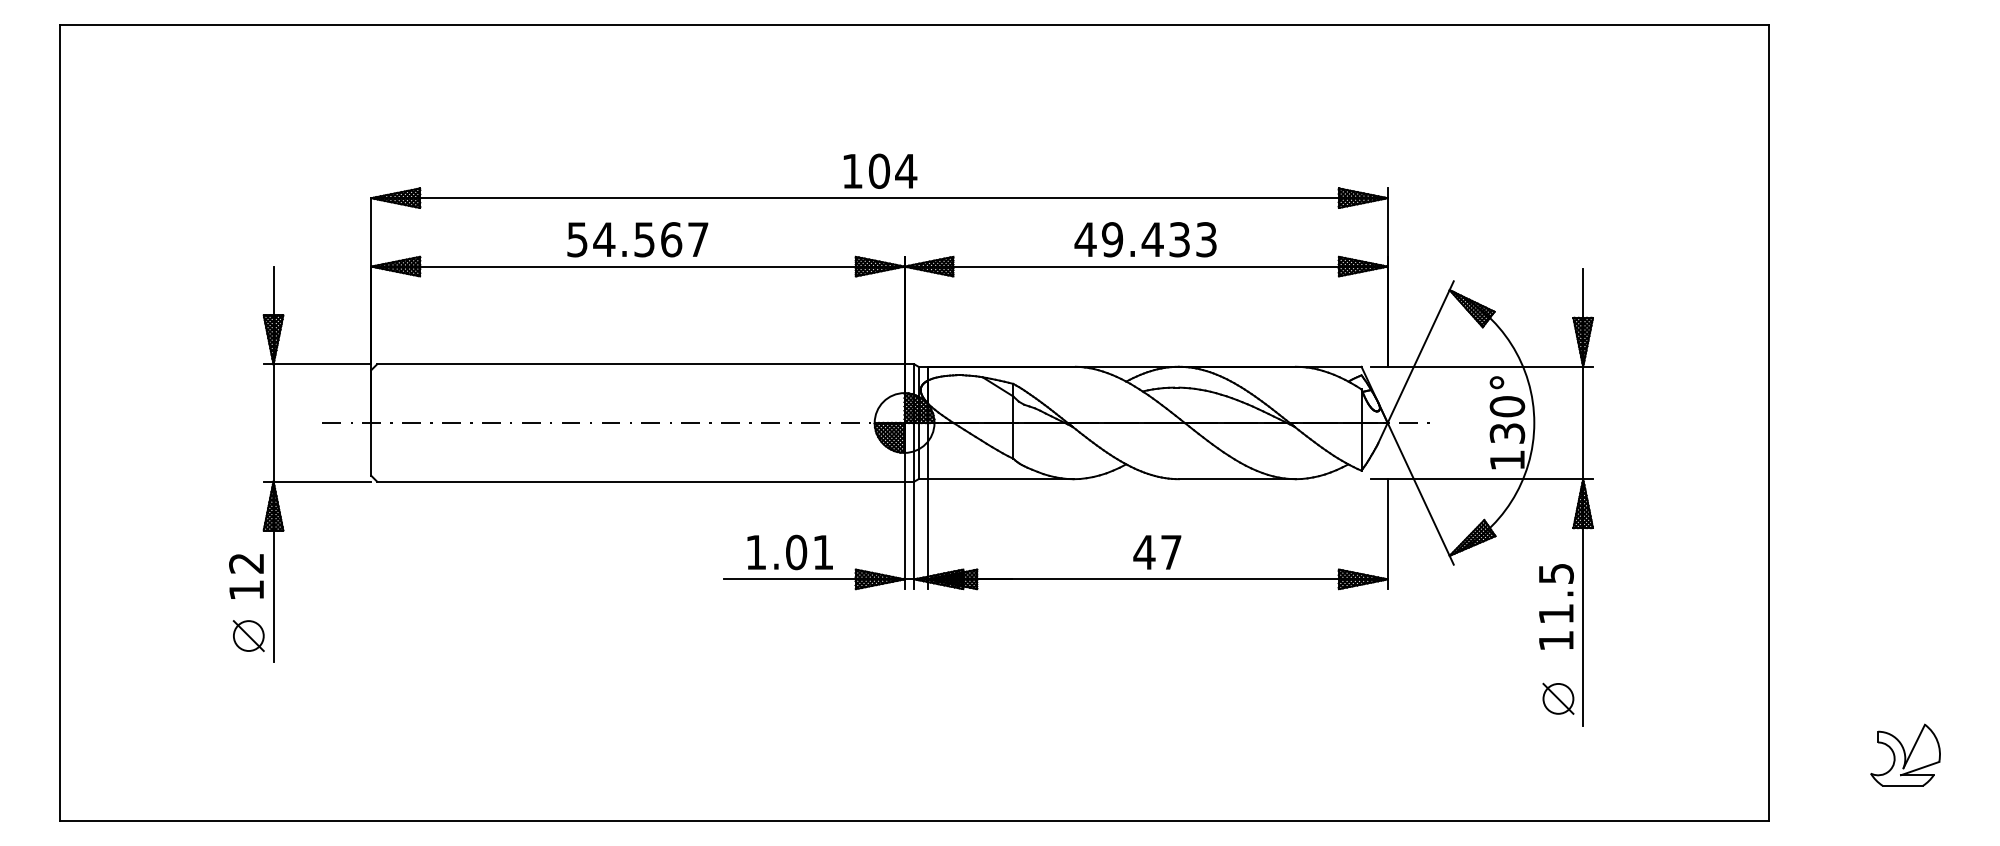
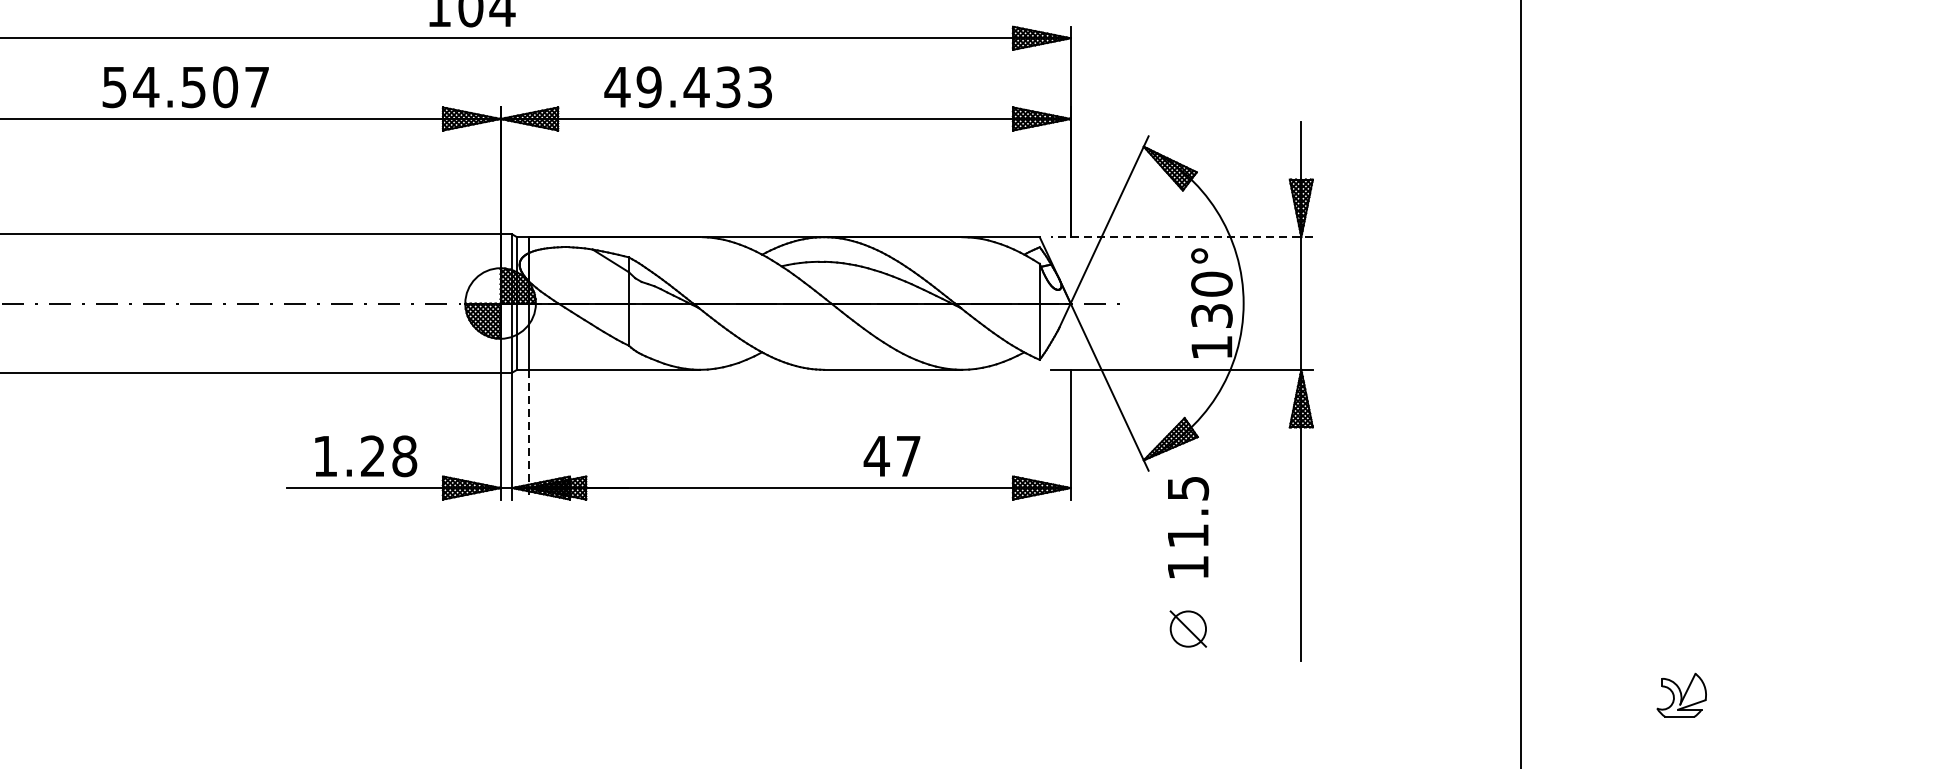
text: (671, 239) -> (225, 86), 54.567 -> 54.507
text: (1145, 239) -> (688, 86), moved
line: (1482, 366) -> (1182, 236), solid -> dashed
line: (928, 534) -> (528, 435), solid -> dashed
text: (809, 552) -> (388, 456), 1.01 -> 1.28
text: (1157, 552) -> (892, 456), moved
text: (1556, 606) -> (1188, 527), moved
part: (1558, 698) -> (1188, 628), moved
part: (1905, 754) -> (1681, 694), size x0.6

